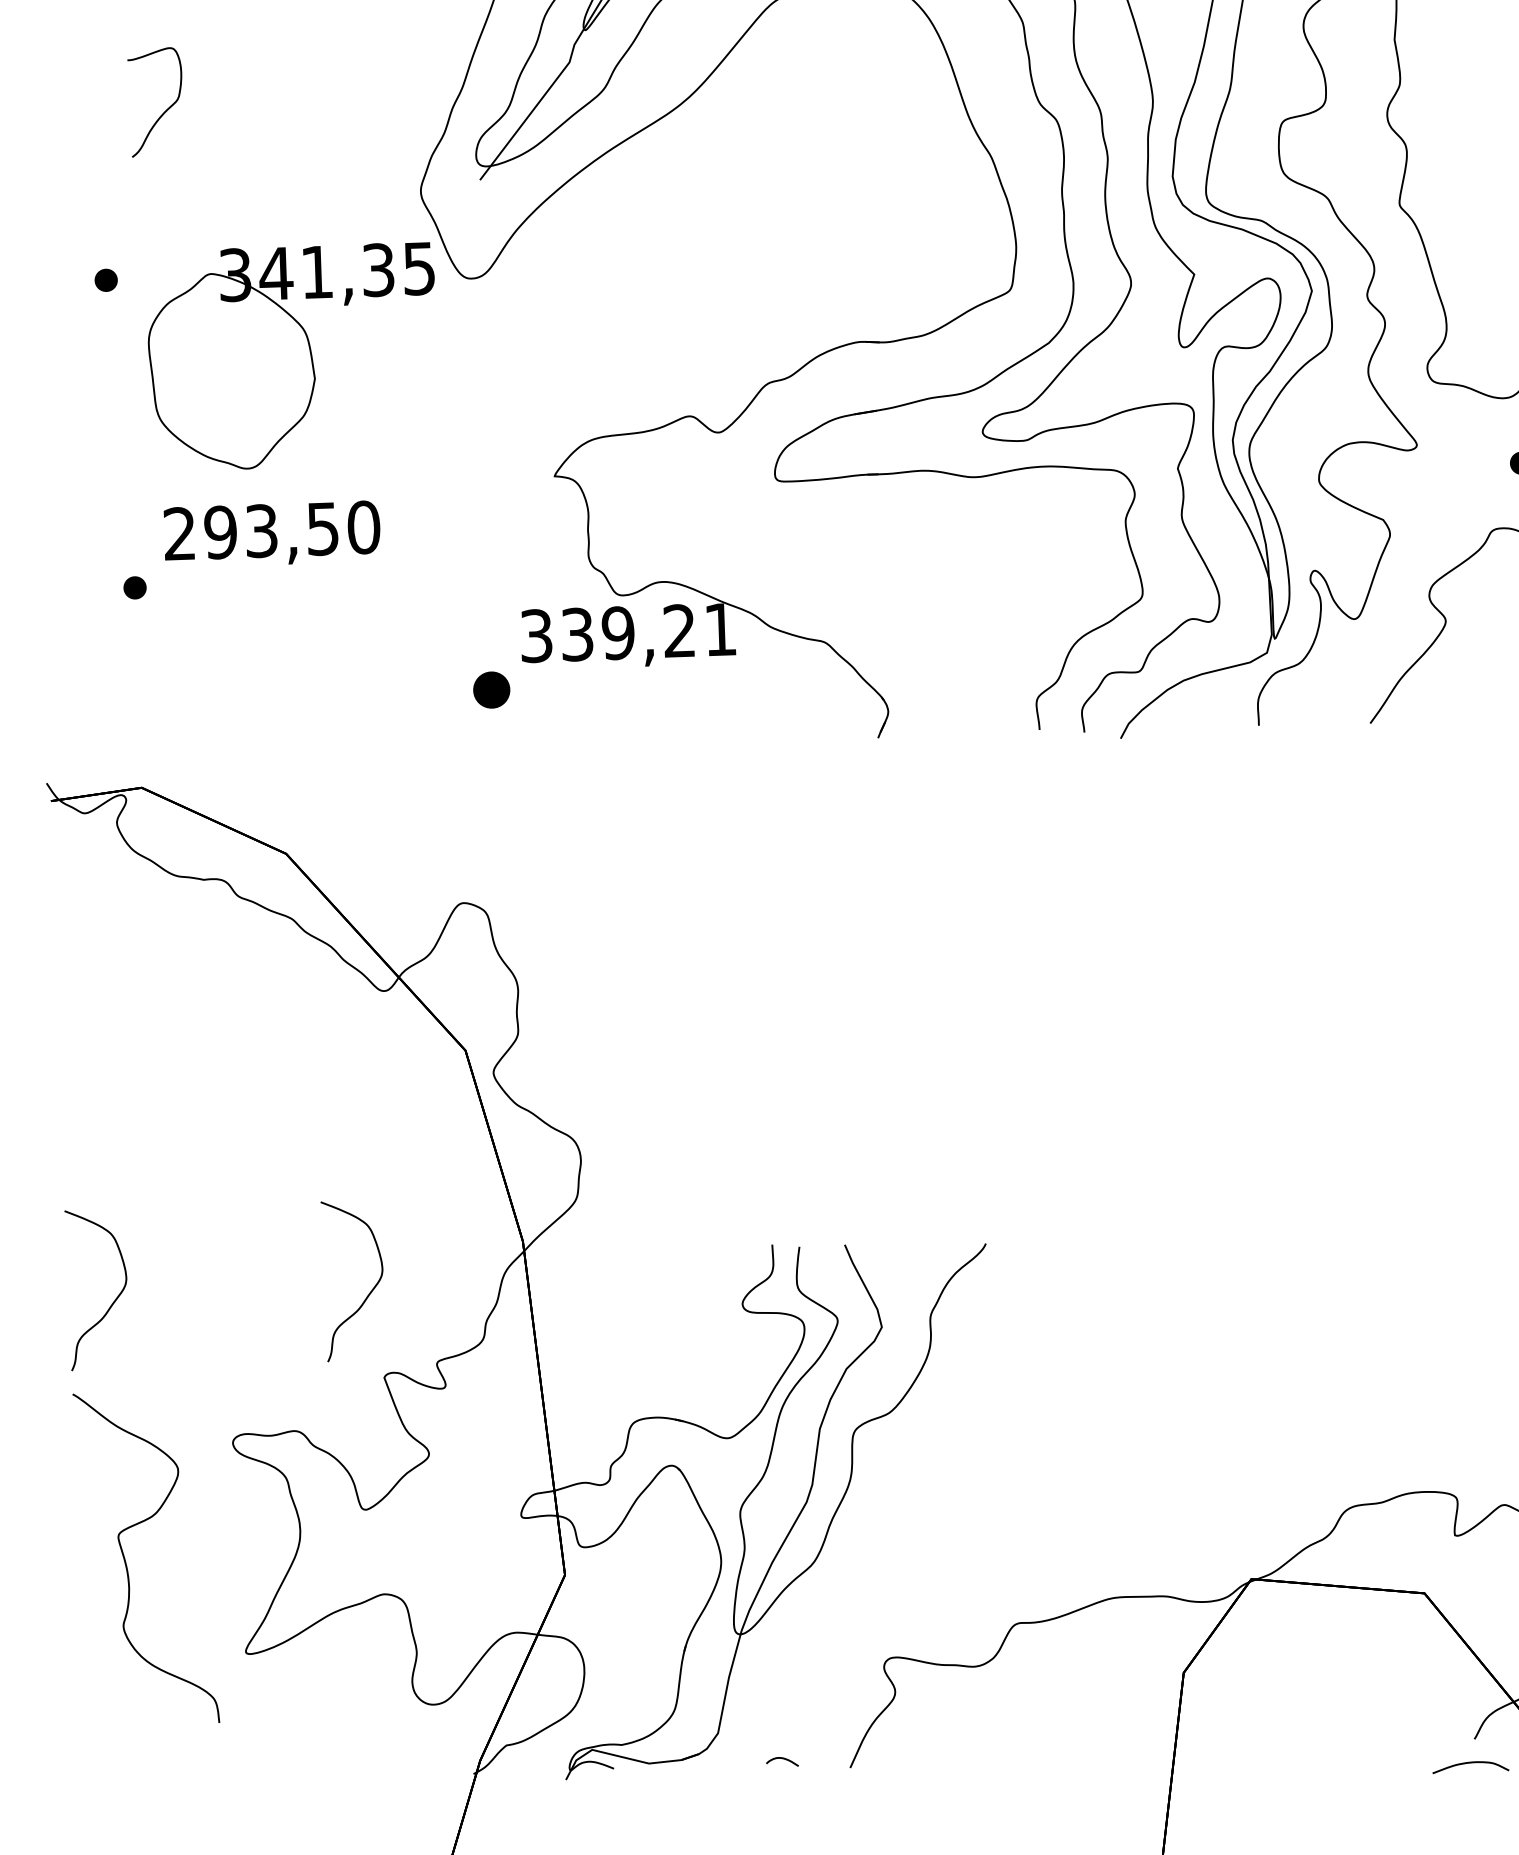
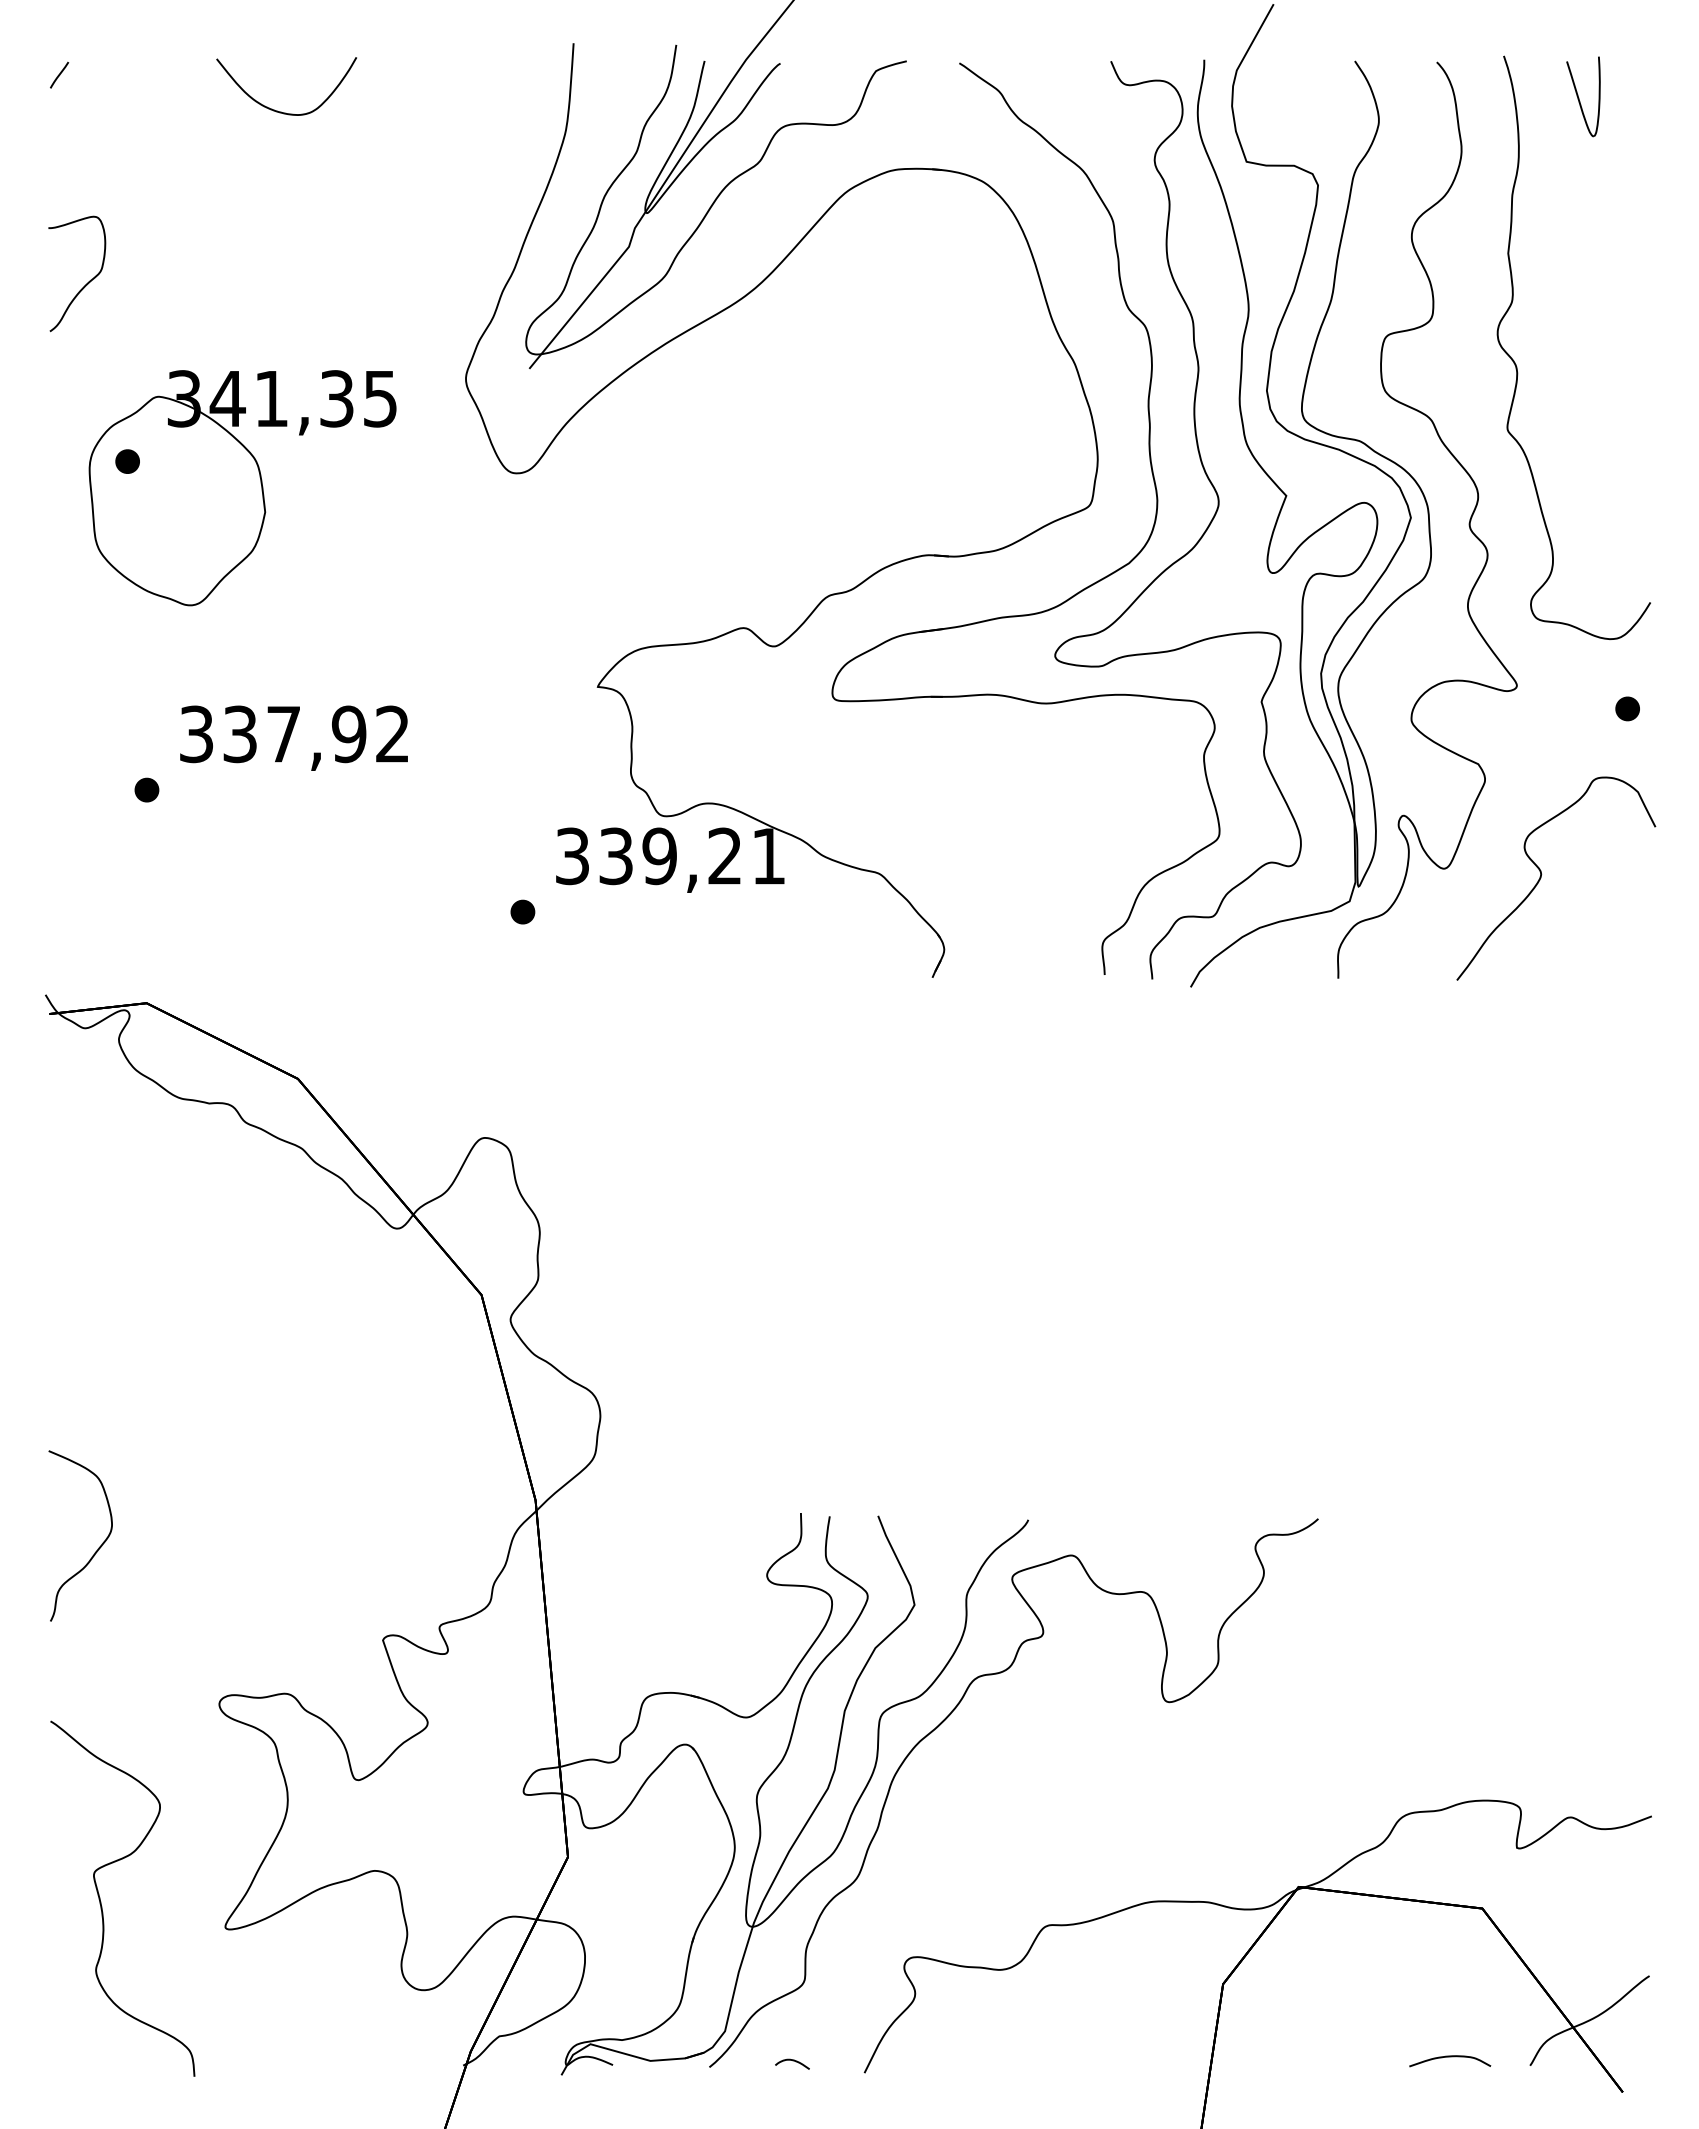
curve: (165, 110) -> (87, 282), moved
part: (292, 357) -> (242, 488), moved
text: (272, 530) -> (295, 734), 293,50 -> 337,92
part: (491, 689) -> (522, 911), size x0.62
curve: (370, 1291) -> (371, 1547), removed
curve: (912, 1436) -> (943, 1722), added
curve: (126, 1561) -> (101, 1901), moved
curve: (1470, 1763) -> (1450, 2057), moved

